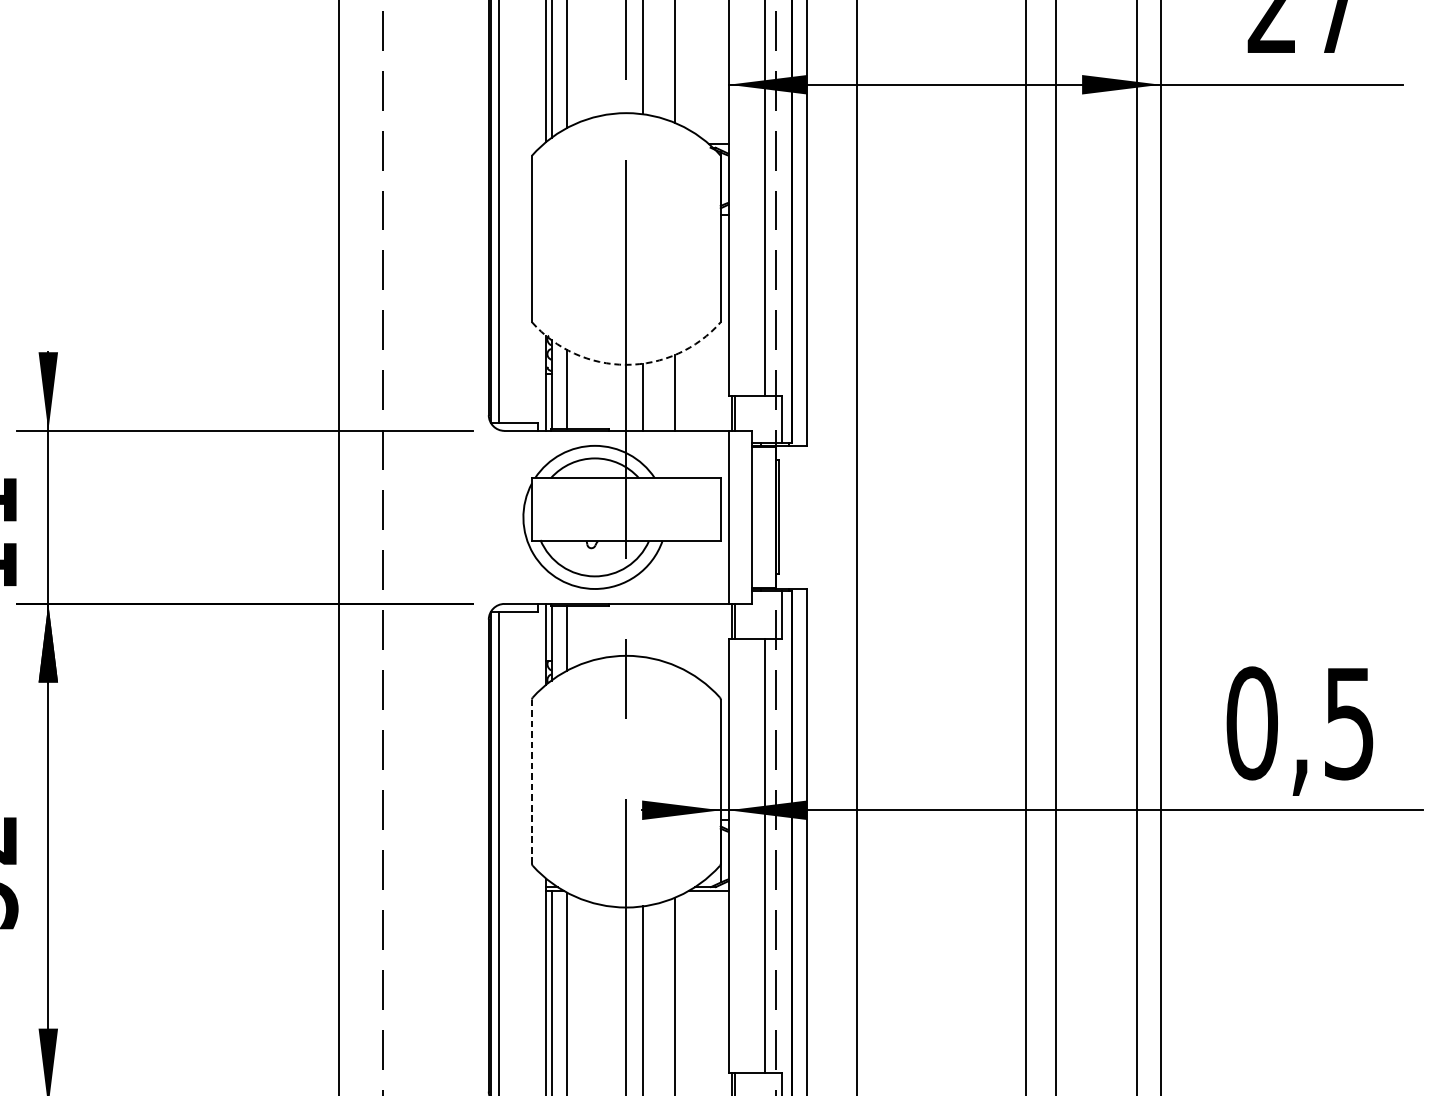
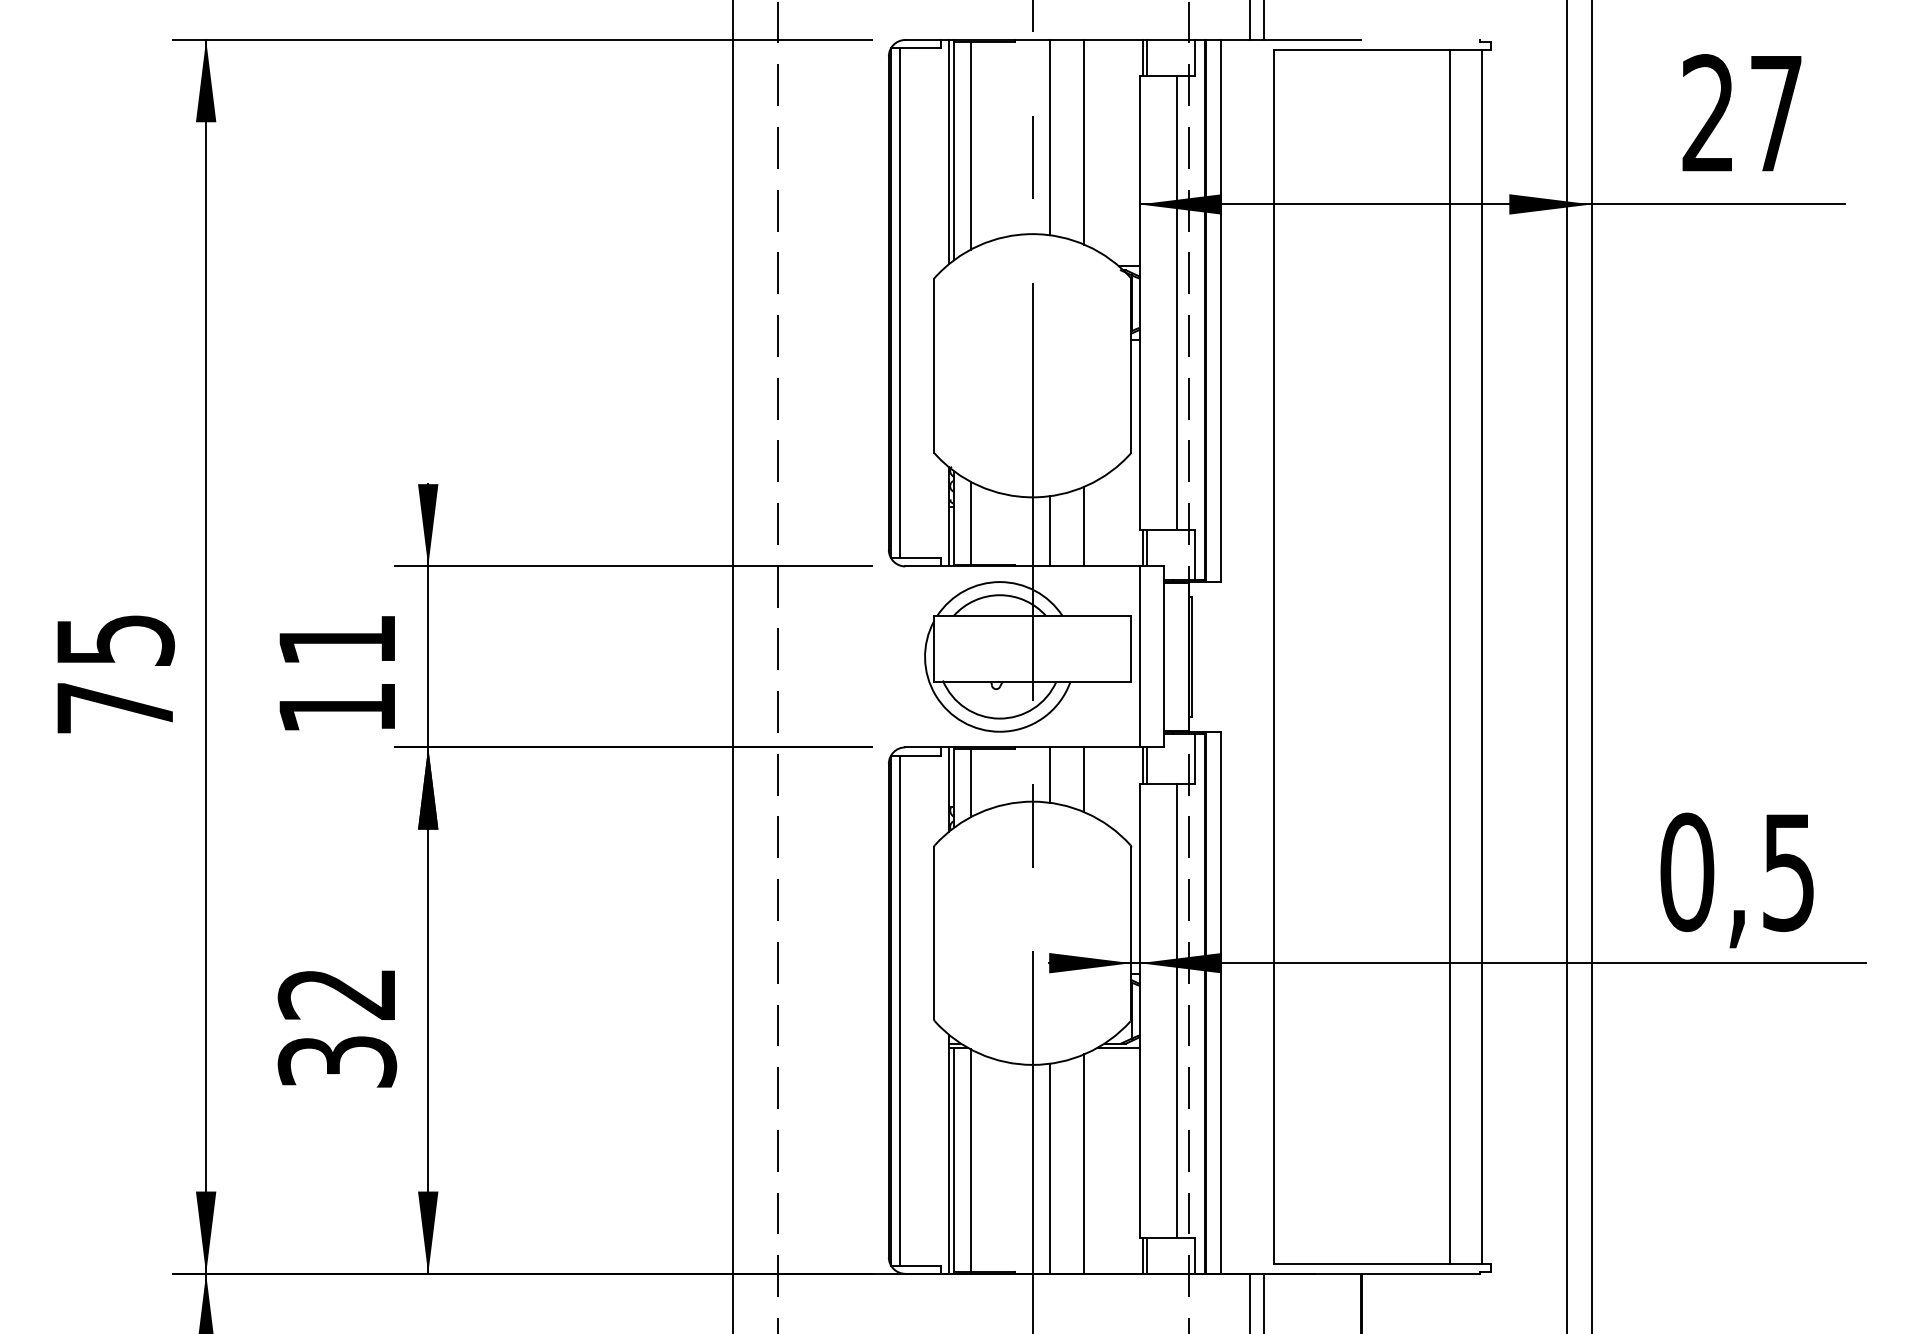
arc: (626, 364) -> (1032, 497), dashed -> solid
line: (643, 629) -> (1050, 774), added
line: (675, 634) -> (1084, 779), added
line: (532, 781) -> (934, 933), dashed -> solid

